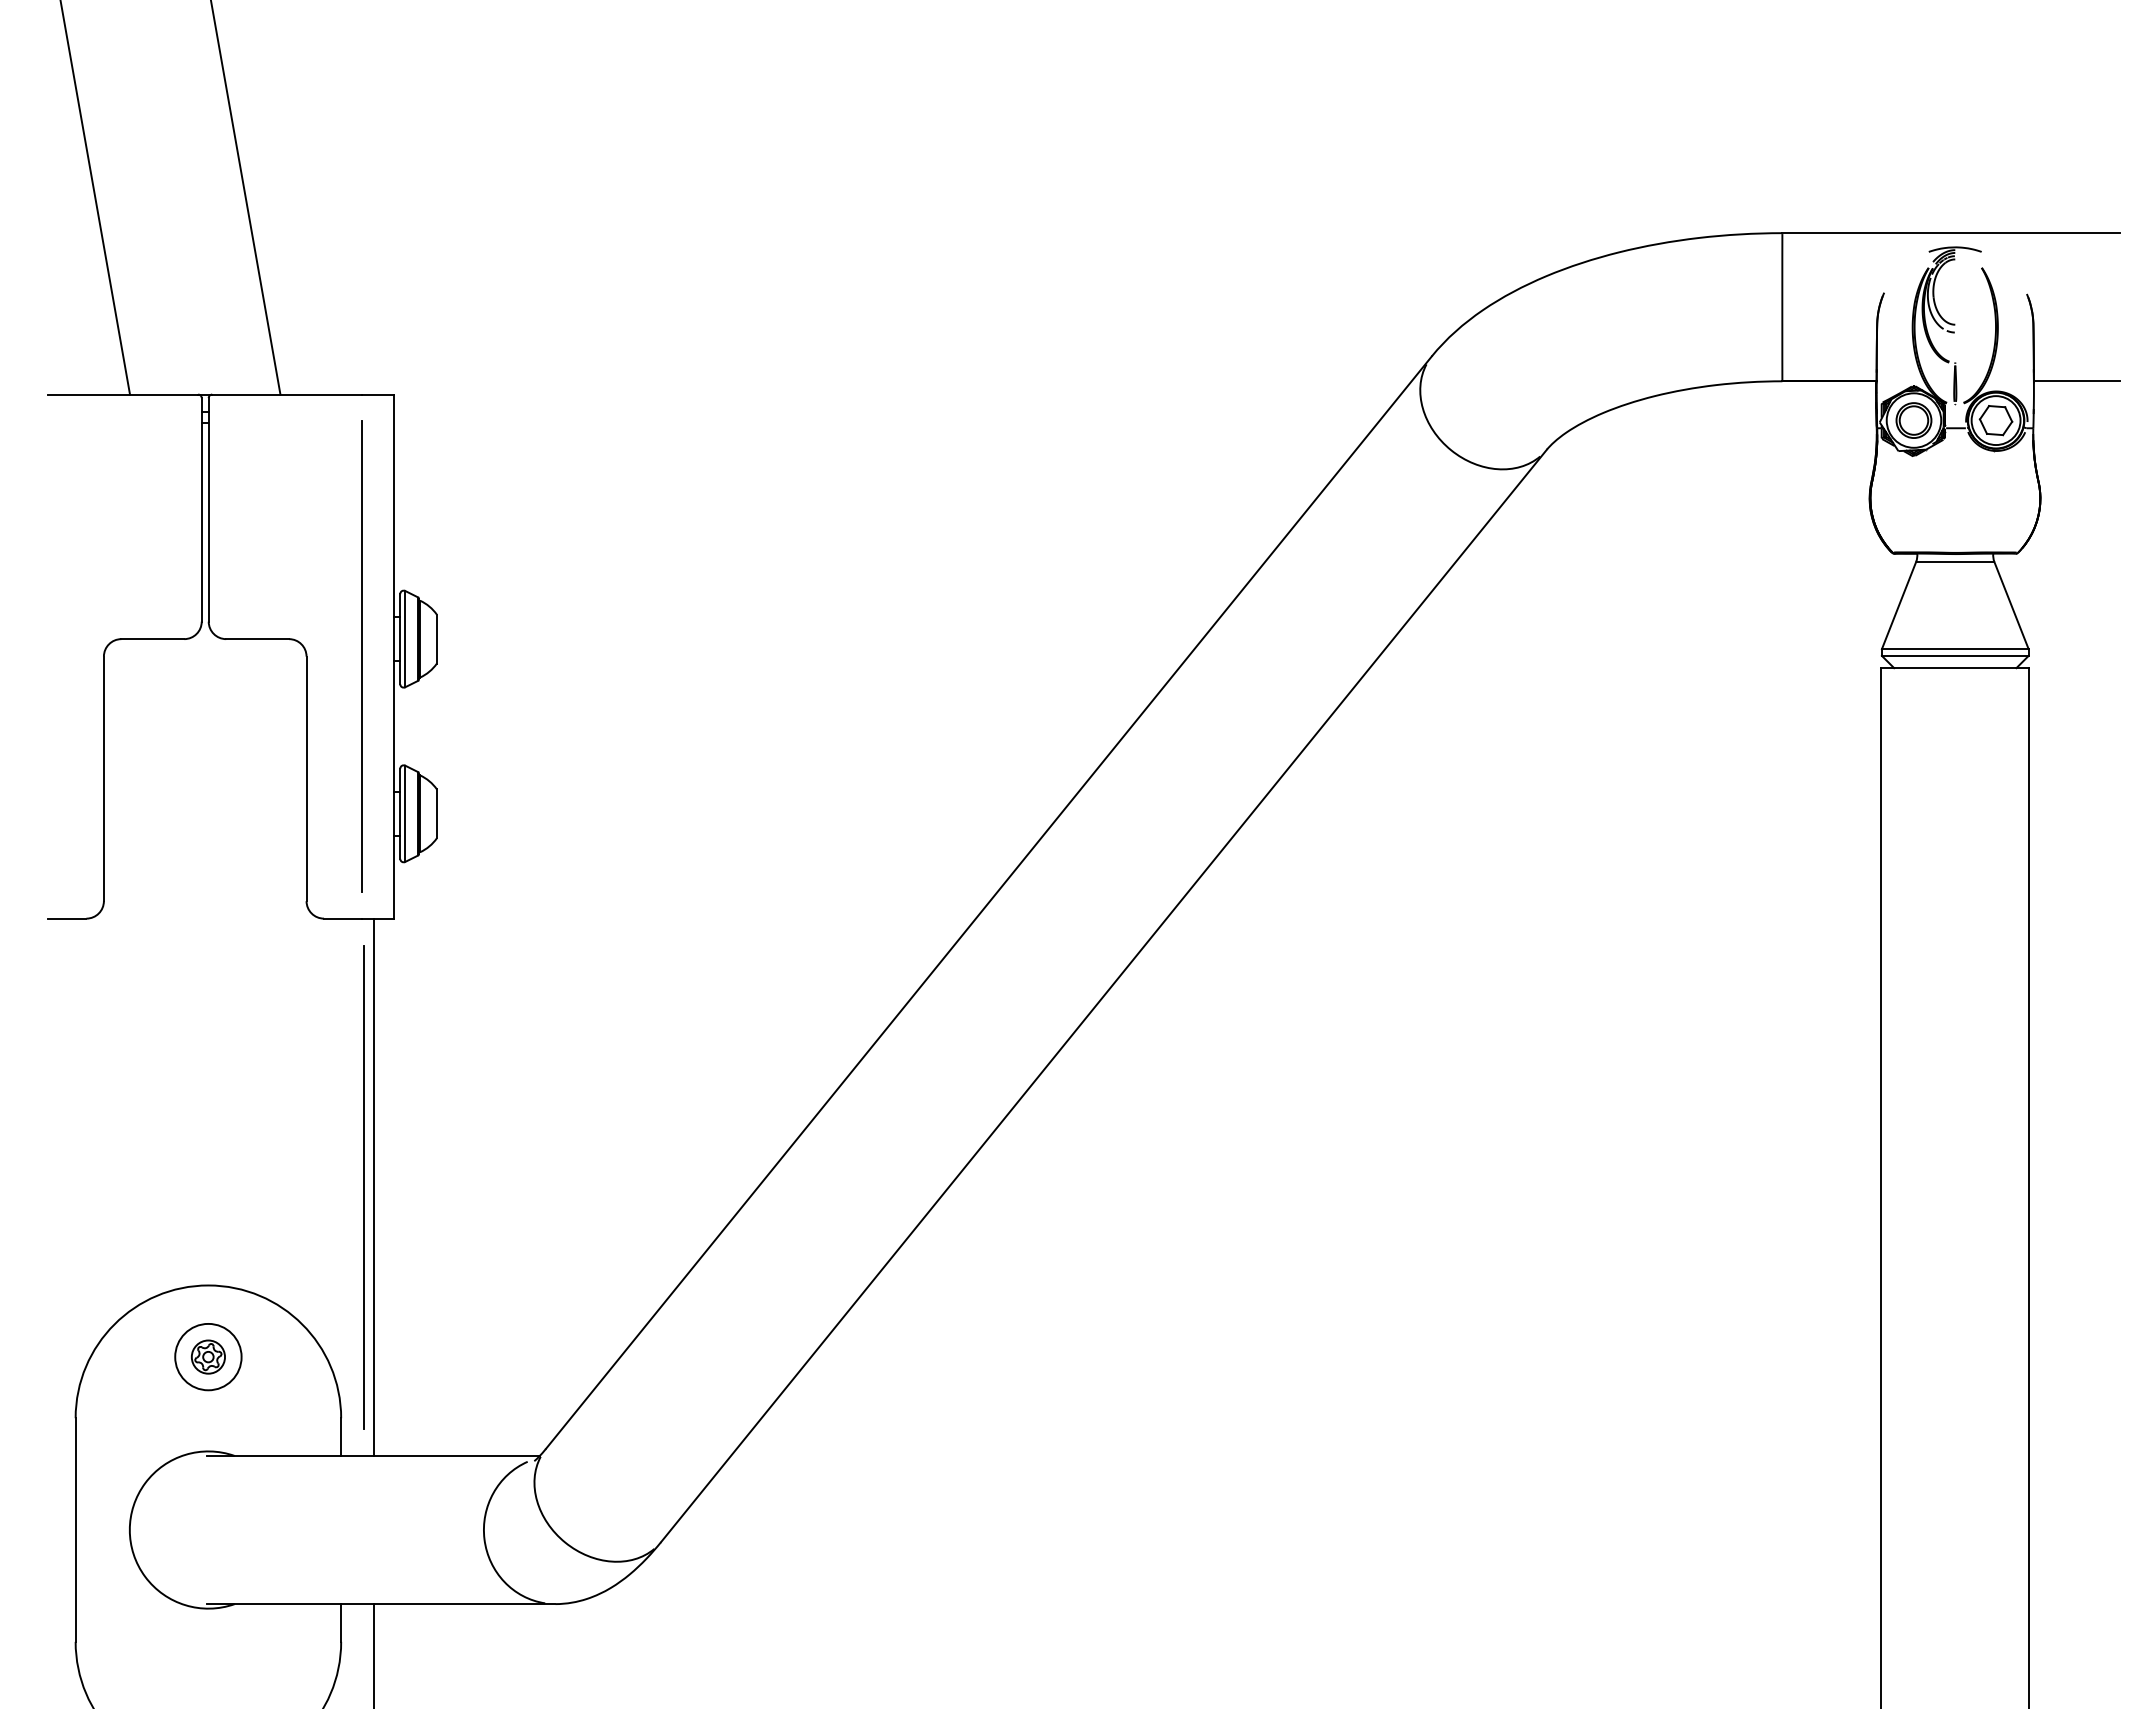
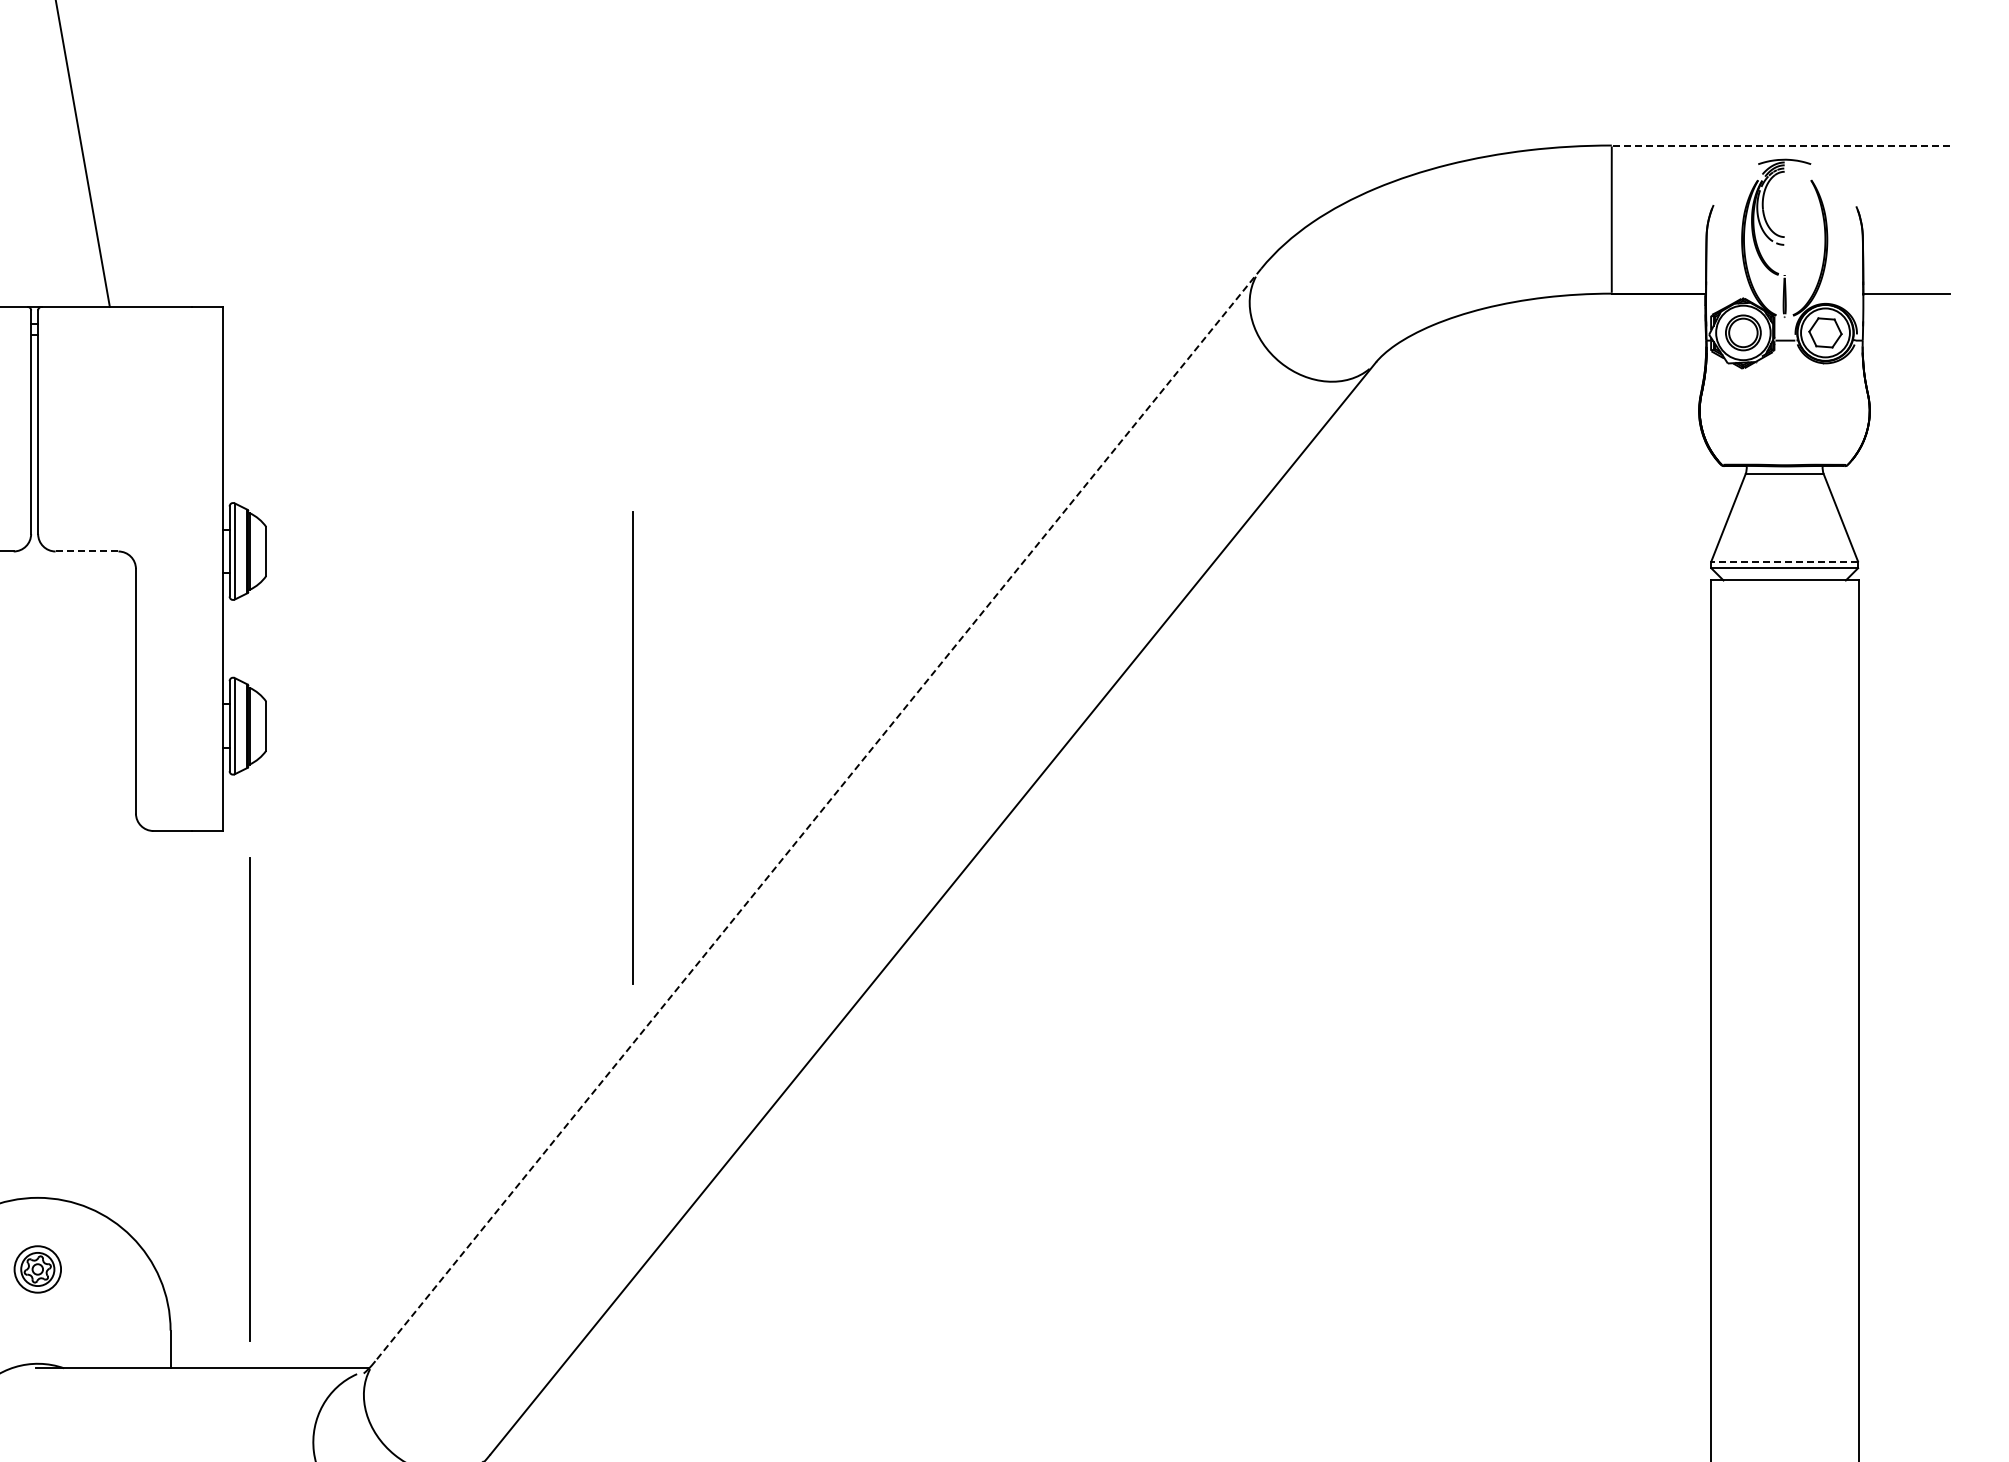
line: (1951, 233) -> (1780, 145), solid -> dashed
line: (258, 639) -> (87, 551), solid -> dashed
line: (1954, 649) -> (1783, 561), solid -> dashed
line: (361, 656) -> (631, 747), moved
line: (988, 903) -> (817, 815), solid -> dashed
line: (374, 1186) -> (203, 1098), removed
line: (363, 1187) -> (249, 1099), moved
circle: (208, 1356) -> (37, 1268), size x0.7

